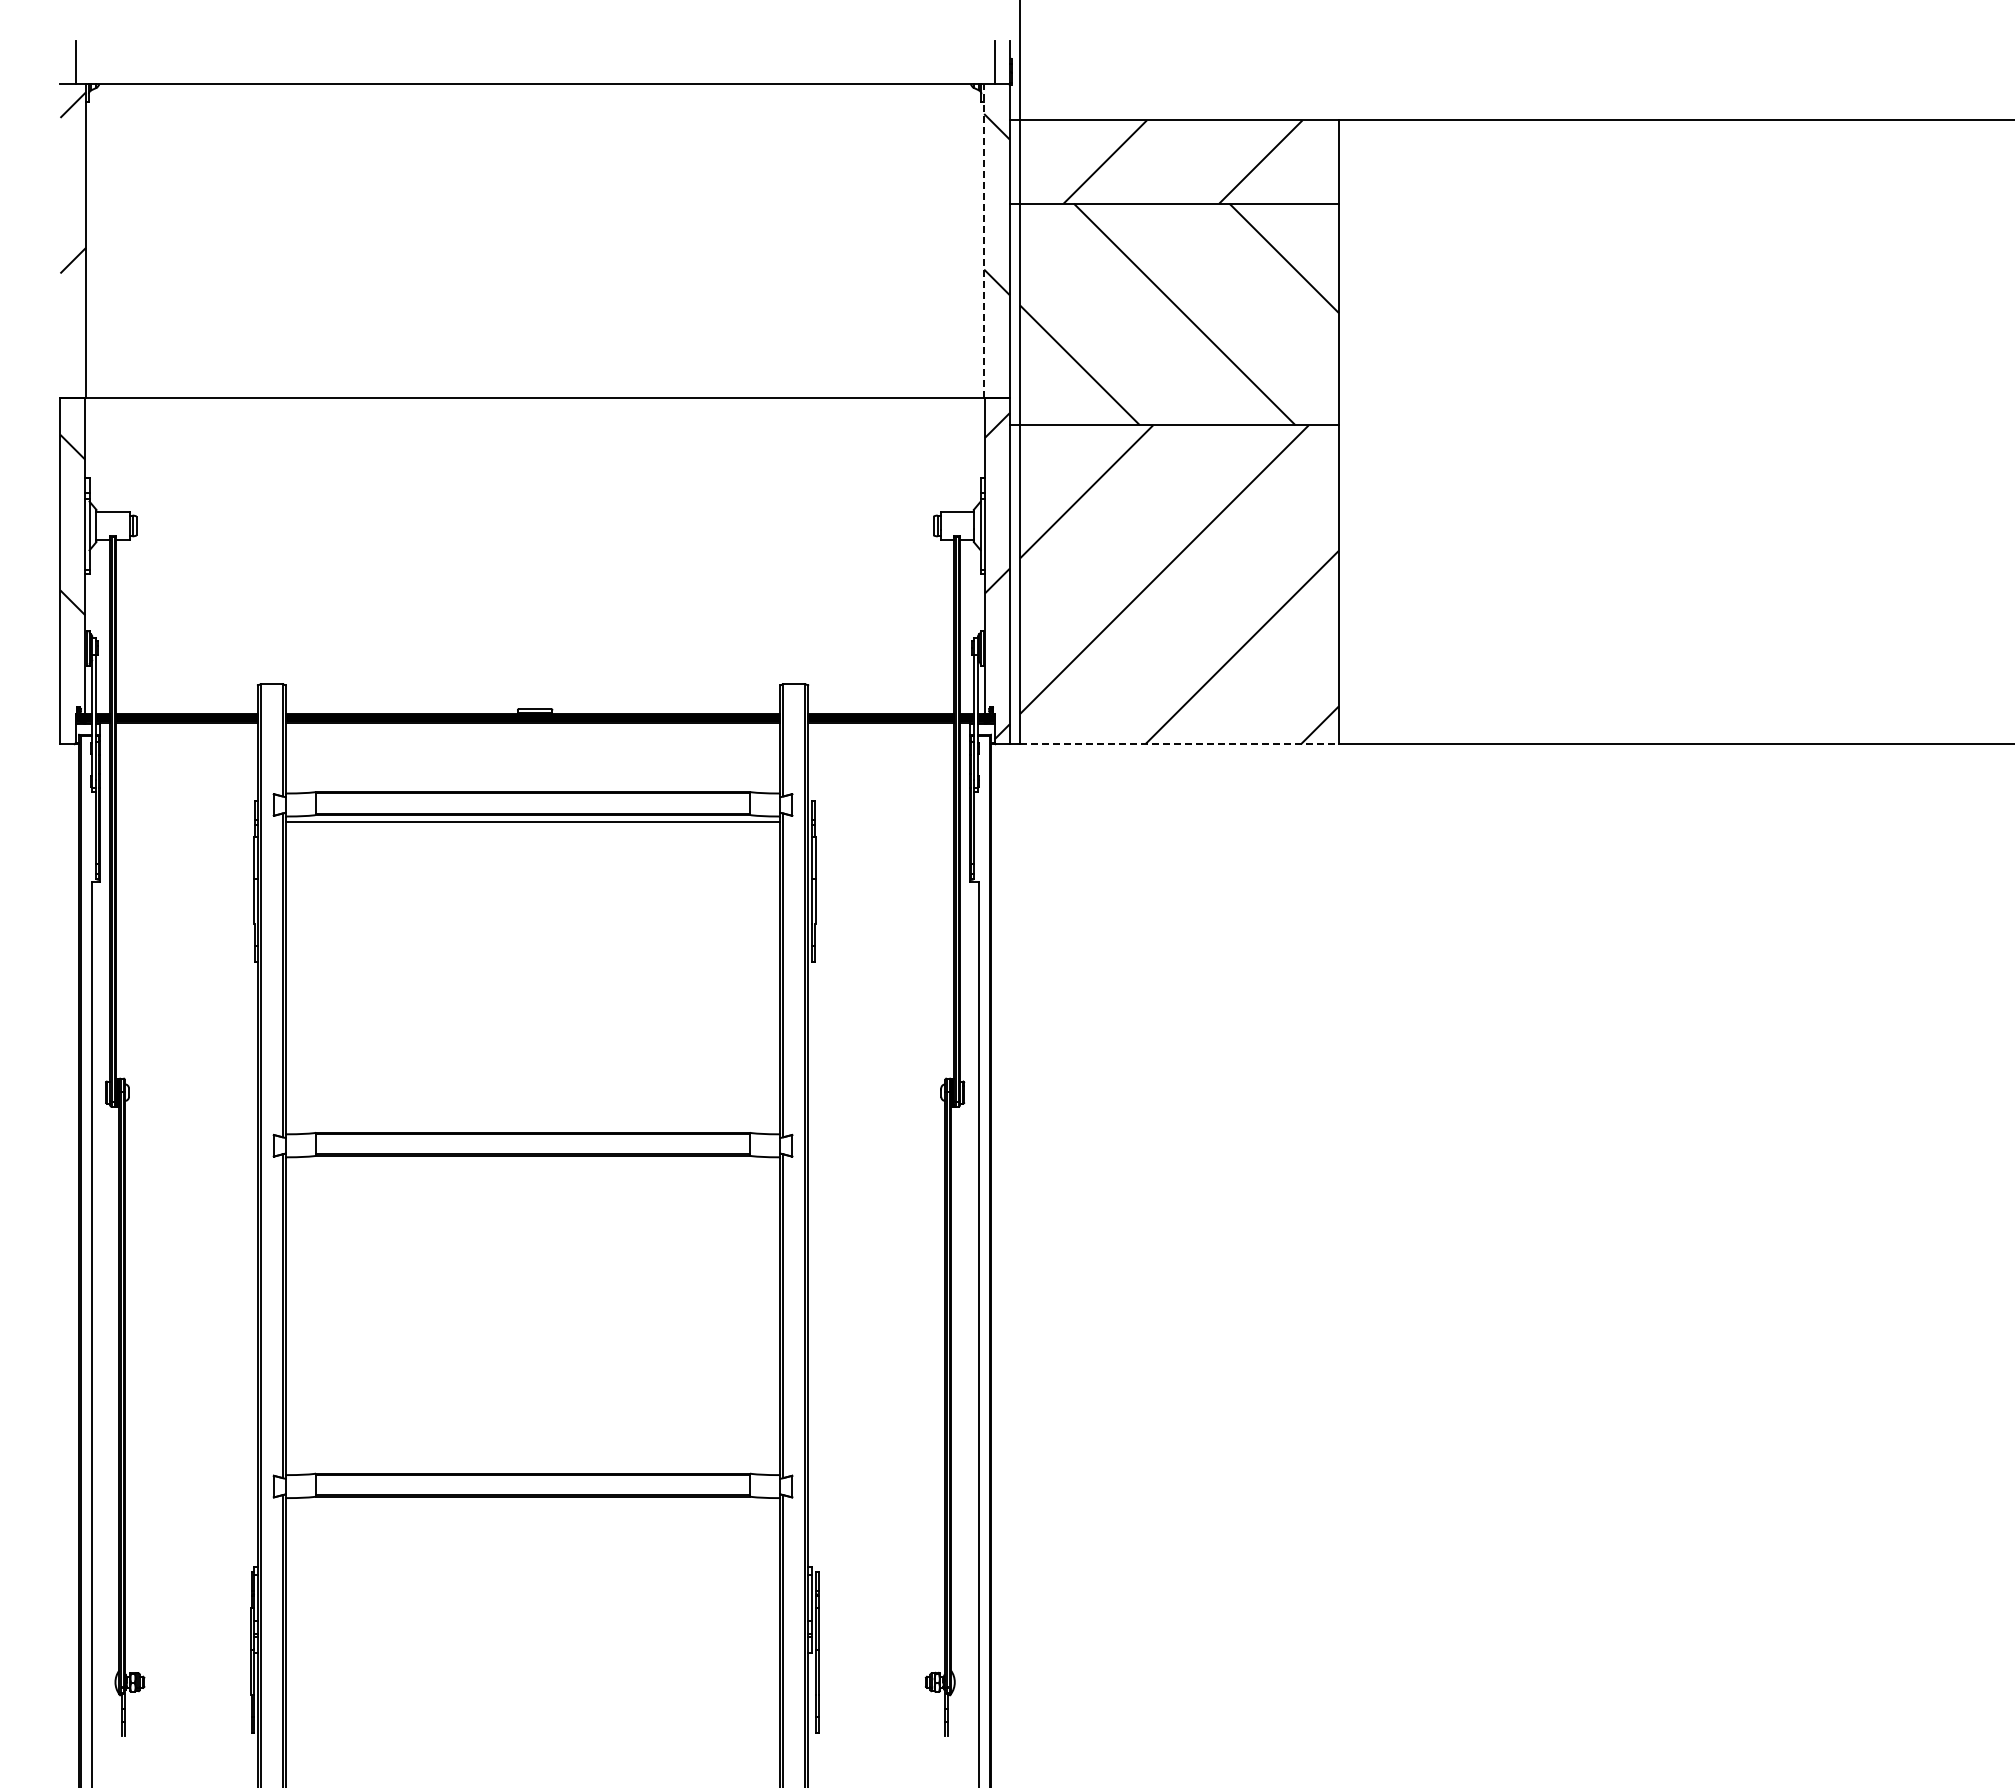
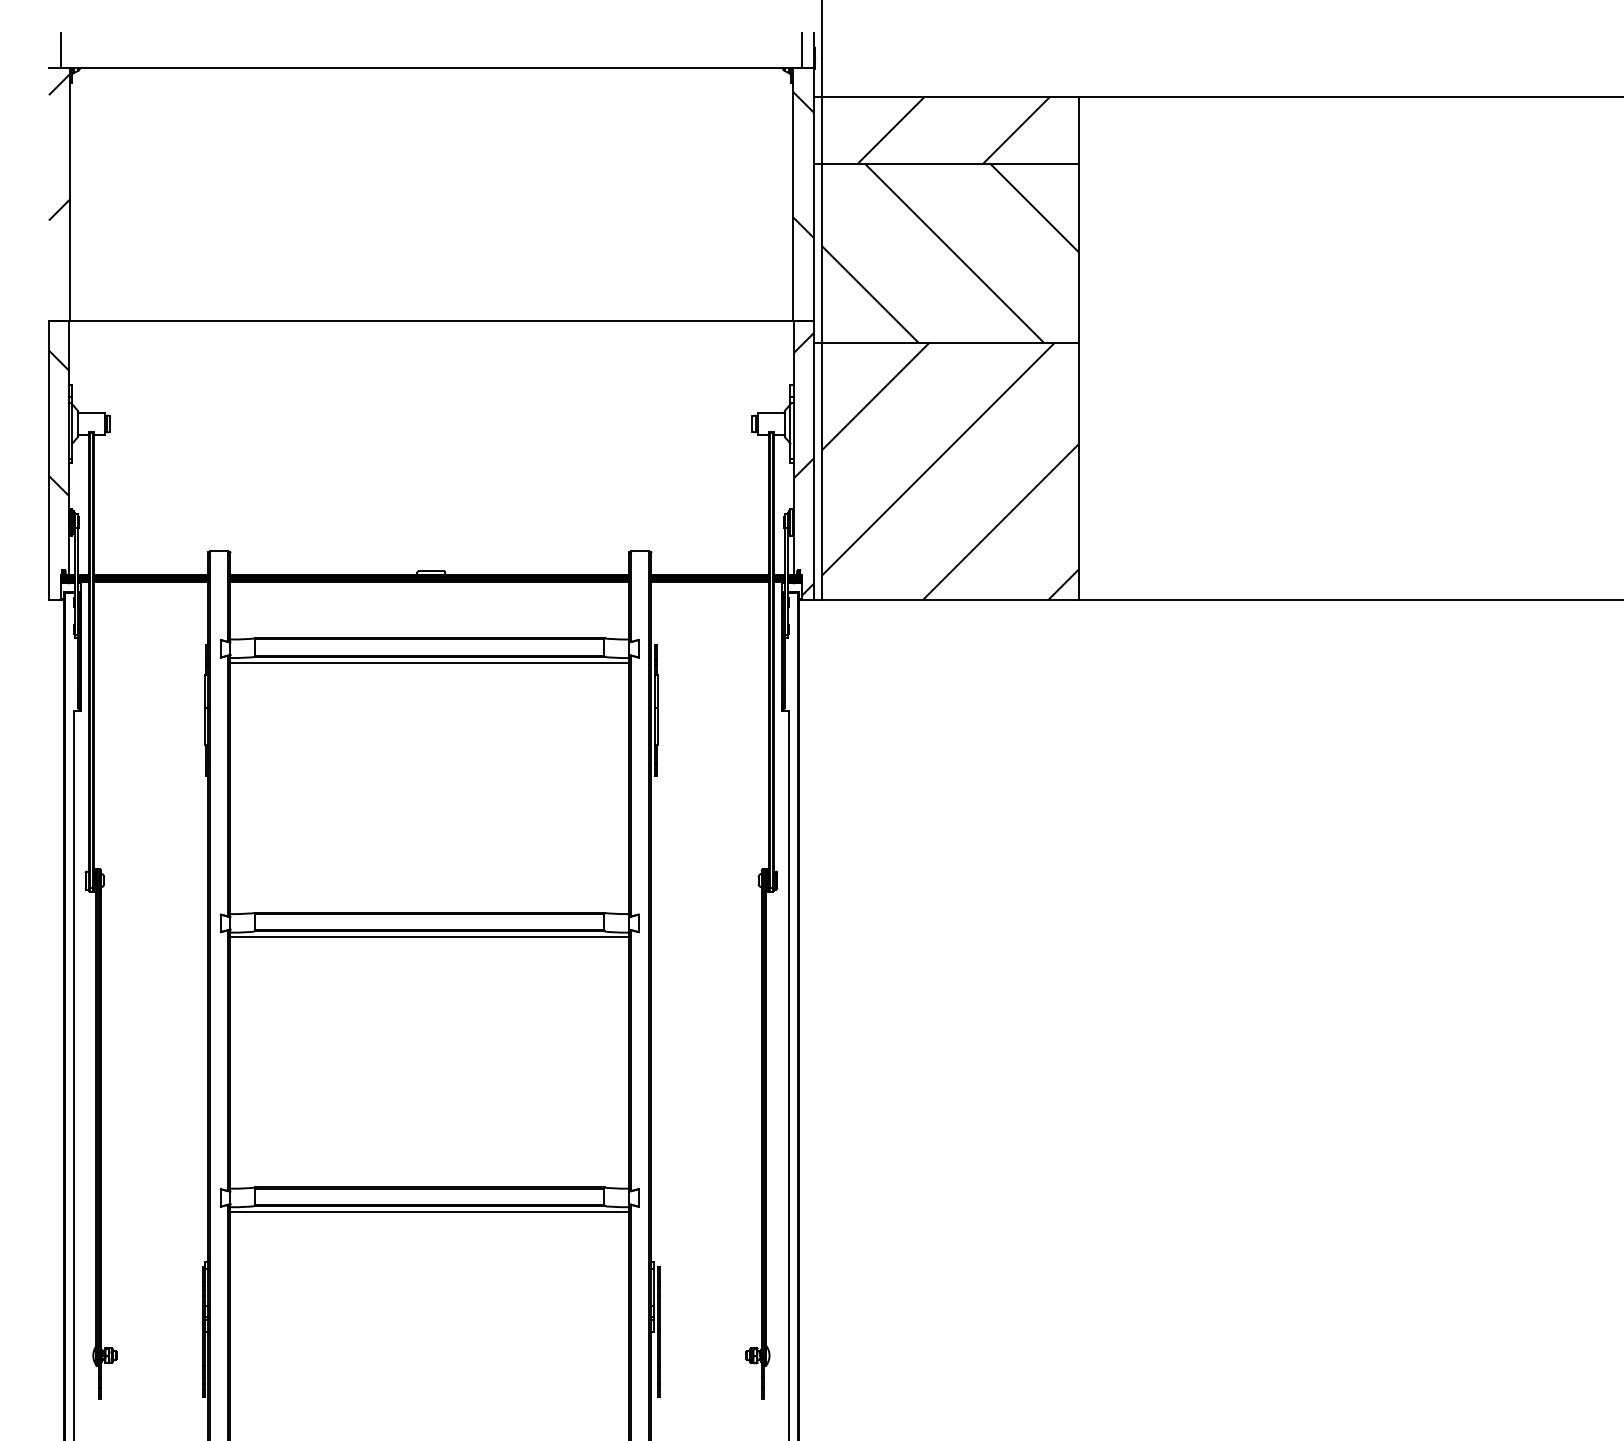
line: (984, 240) -> (793, 193), dashed -> solid
line: (1180, 744) -> (951, 600), dashed -> solid
line: (532, 1162) -> (429, 936), added
line: (532, 1503) -> (429, 1211), added

